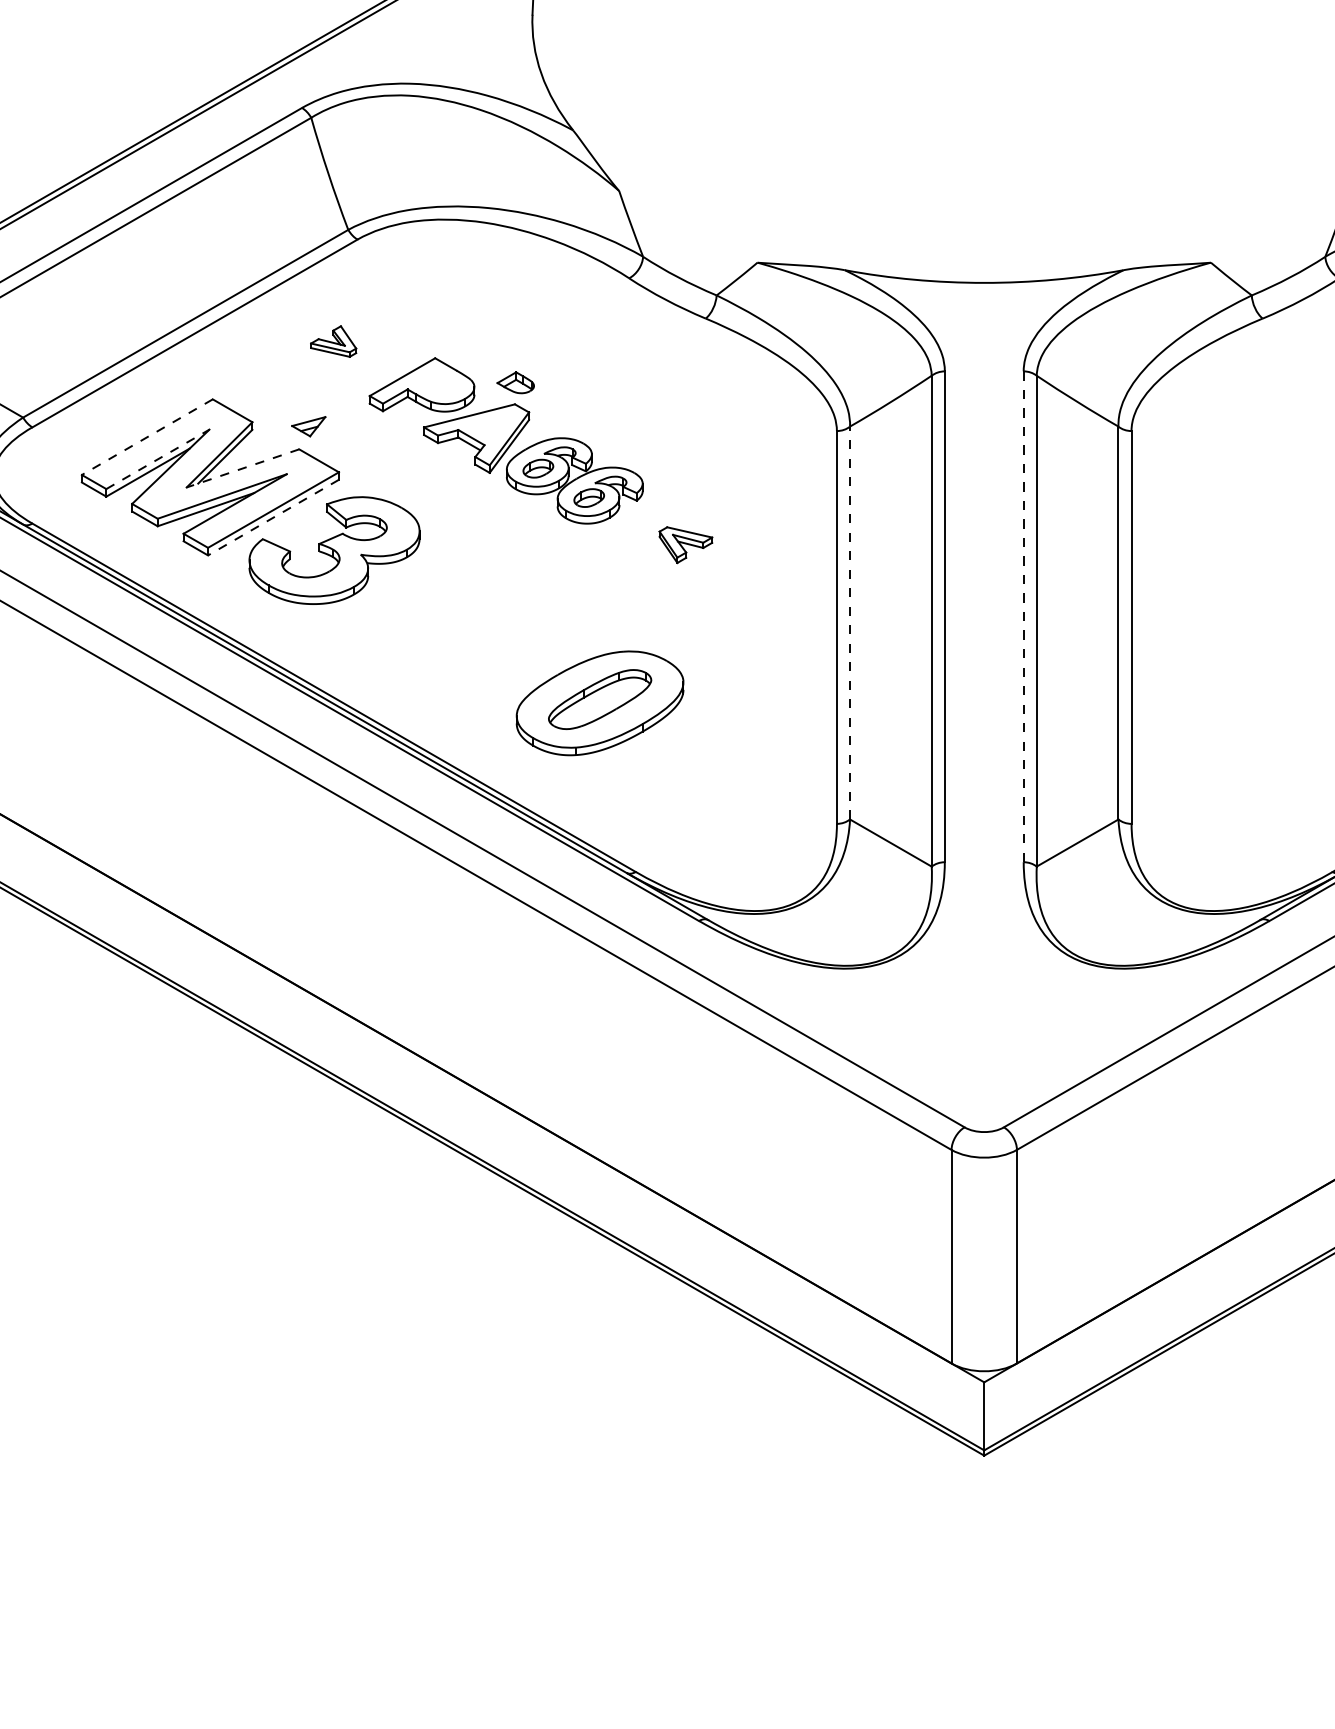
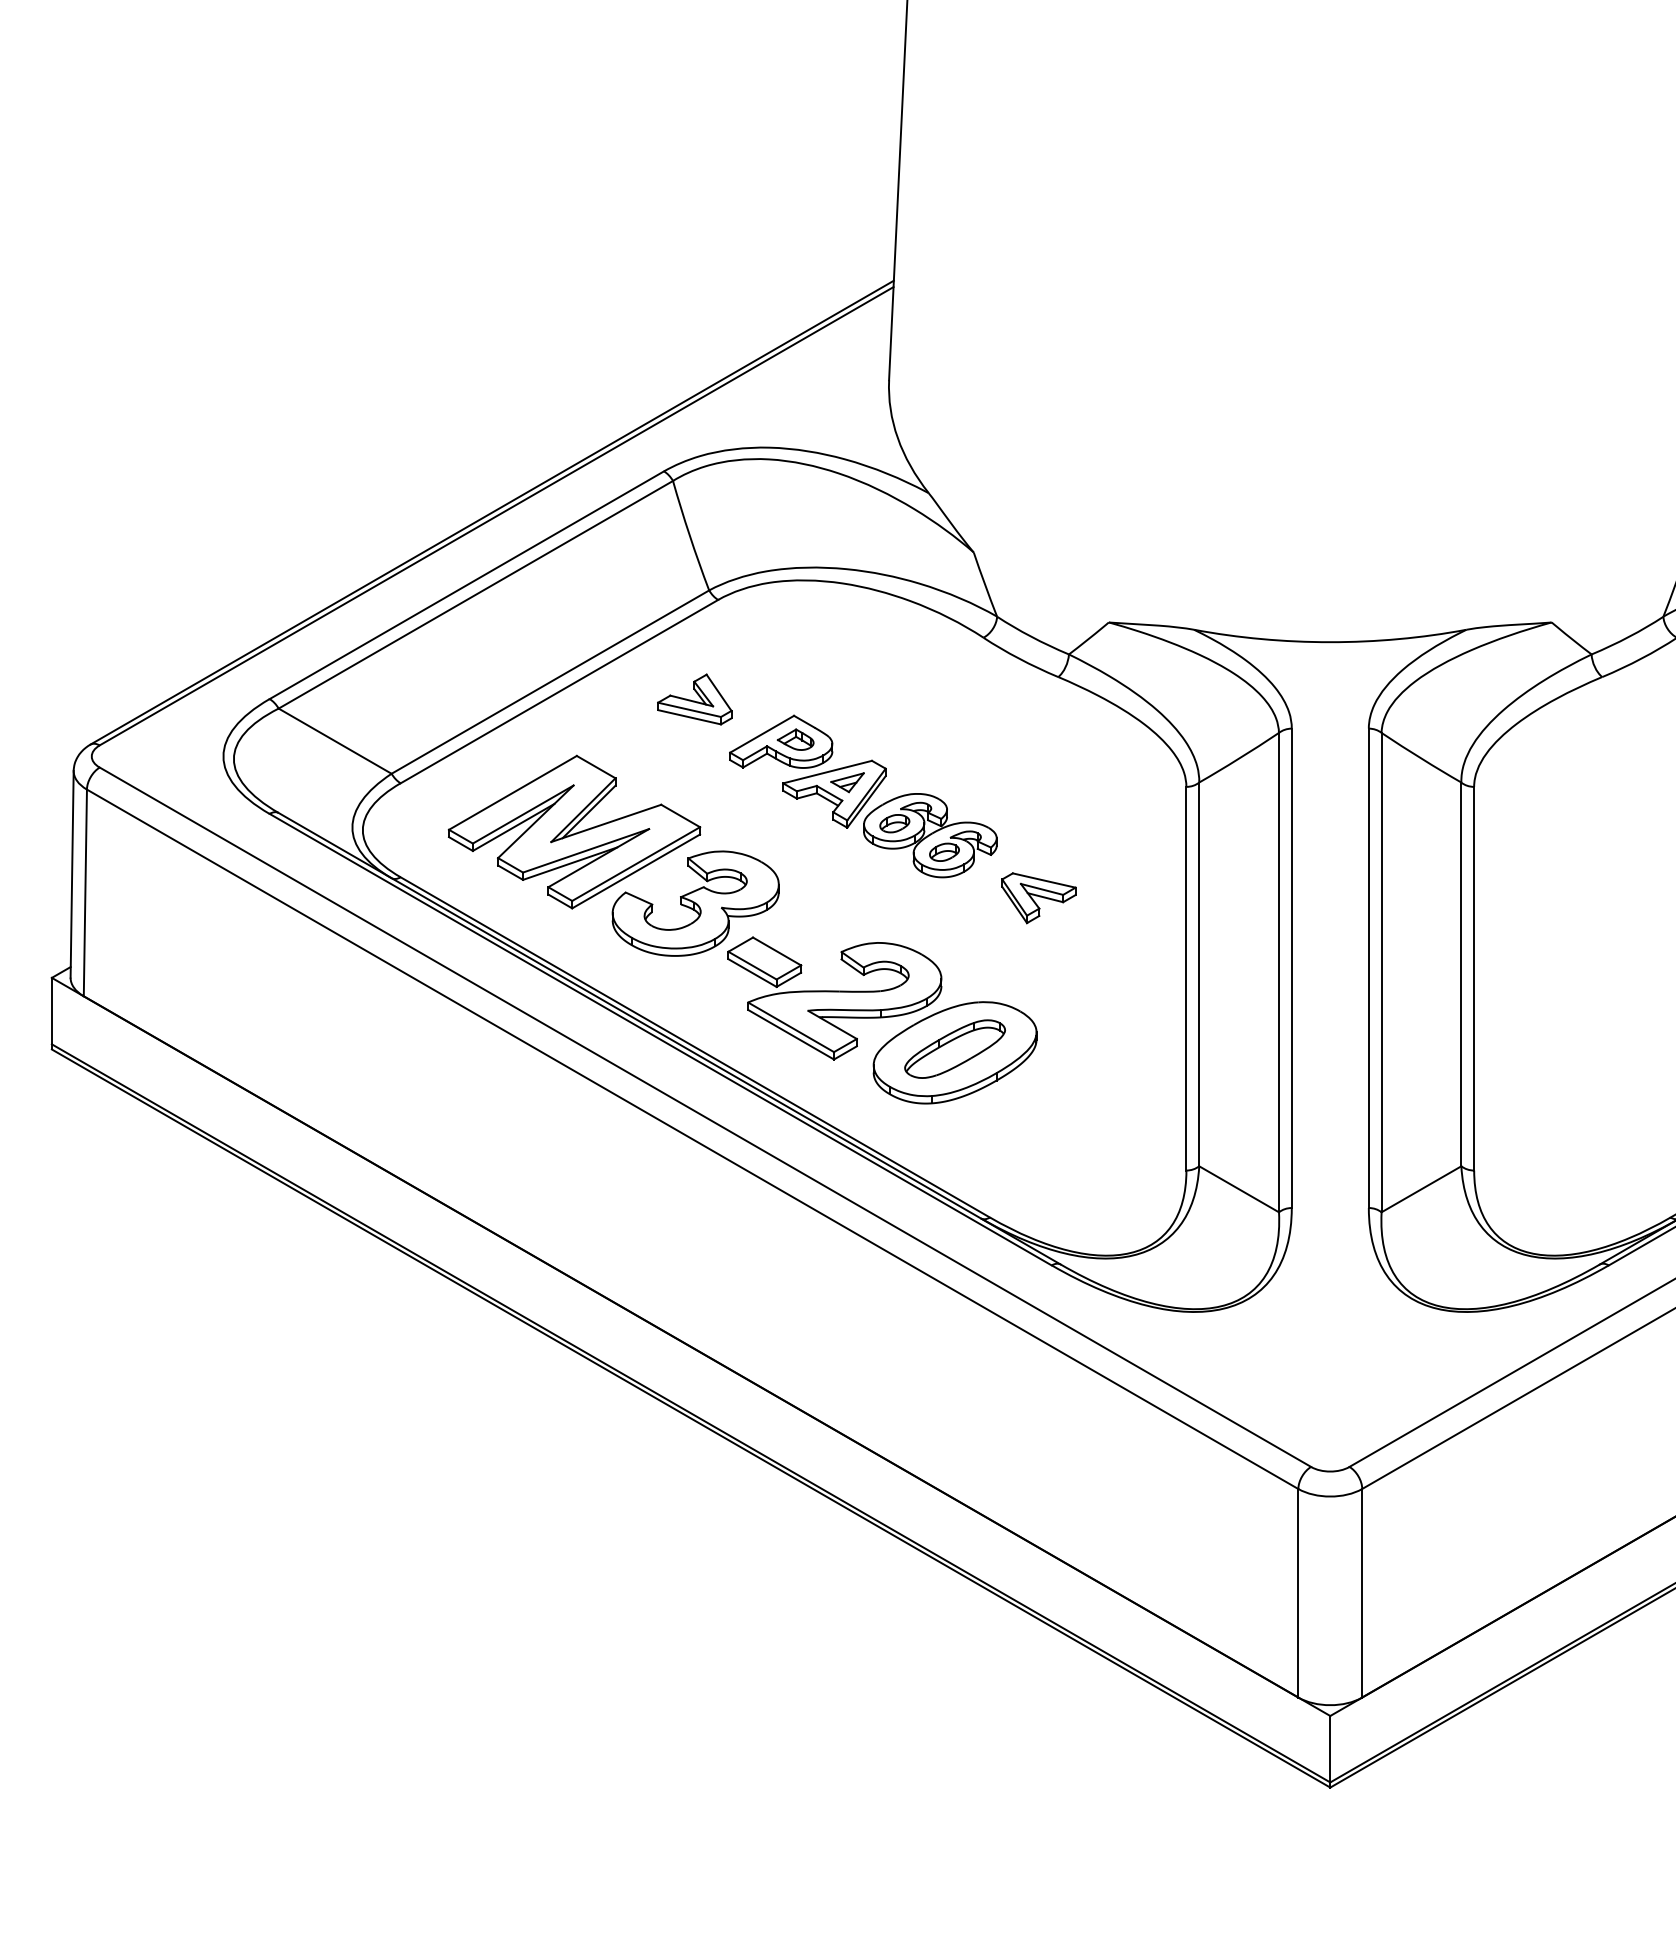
part: (333, 341) -> (694, 699), size x1.67
part: (515, 382) -> (795, 739), moved
part: (308, 426) -> (847, 782), moved
line: (146, 436) -> (512, 792), dashed -> solid
line: (158, 459) -> (523, 814), dashed -> solid
line: (242, 468) -> (605, 823), dashed -> solid
line: (273, 517) -> (636, 871), dashed -> solid
part: (685, 545) -> (1038, 898), size x1.43
line: (1023, 616) -> (1368, 968), dashed -> solid
line: (850, 623) -> (1199, 974), dashed -> solid
part: (476, 647) -> (834, 998), added

